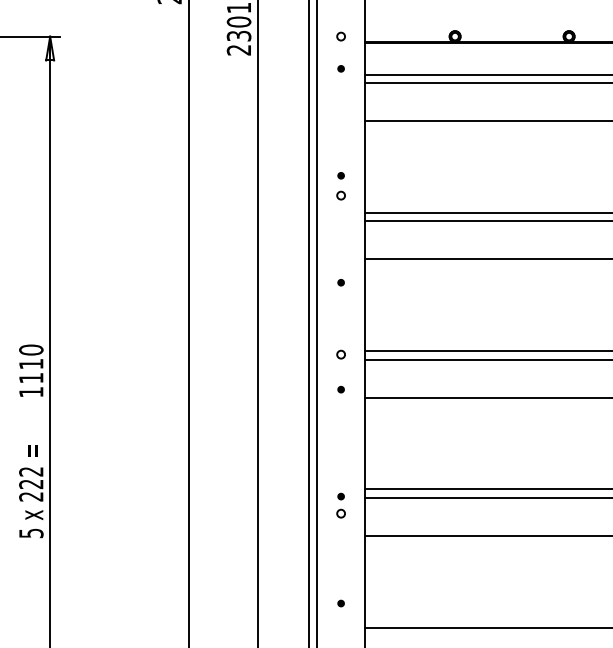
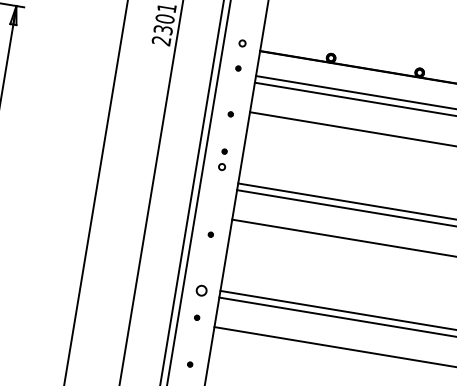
part: (340, 127) -> (230, 114), added
circle: (340, 354) -> (201, 290), size x1.6
part: (341, 449) -> (189, 364), added

